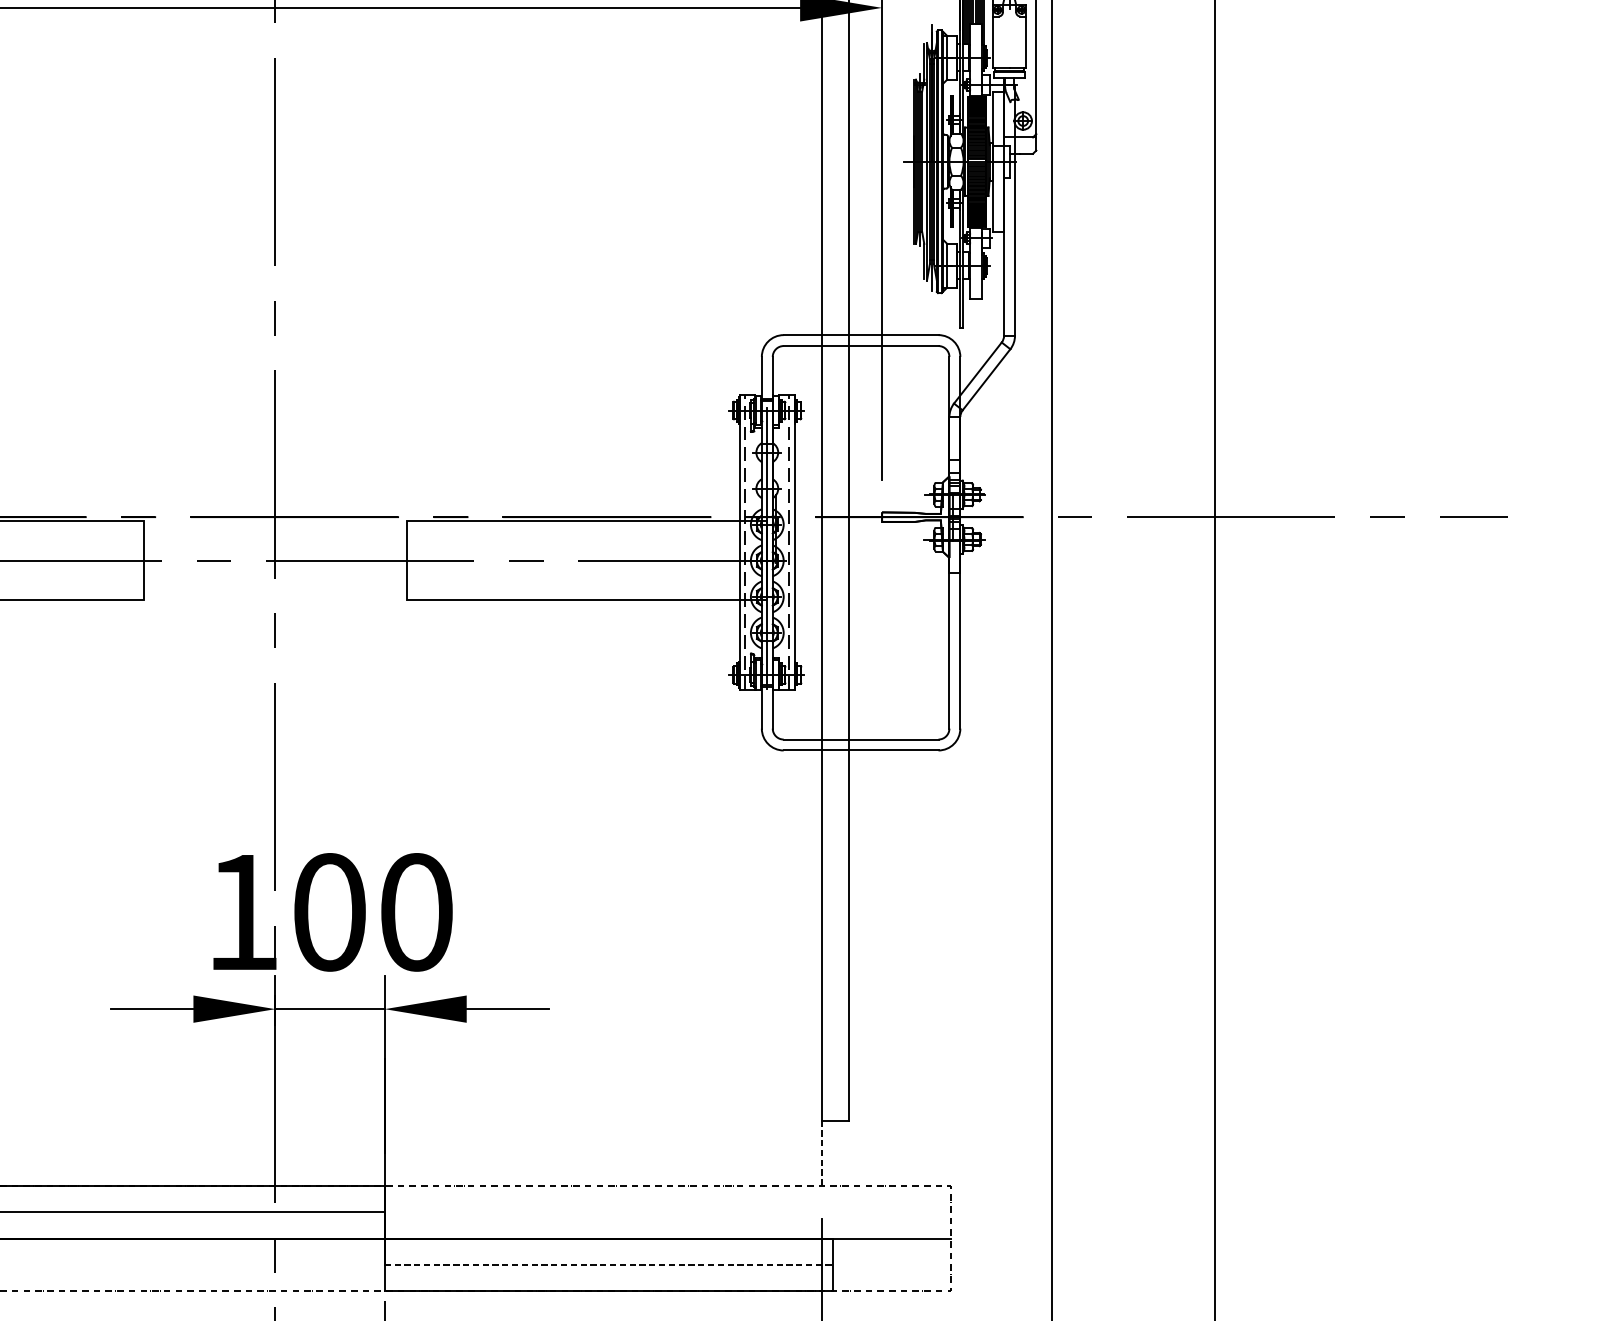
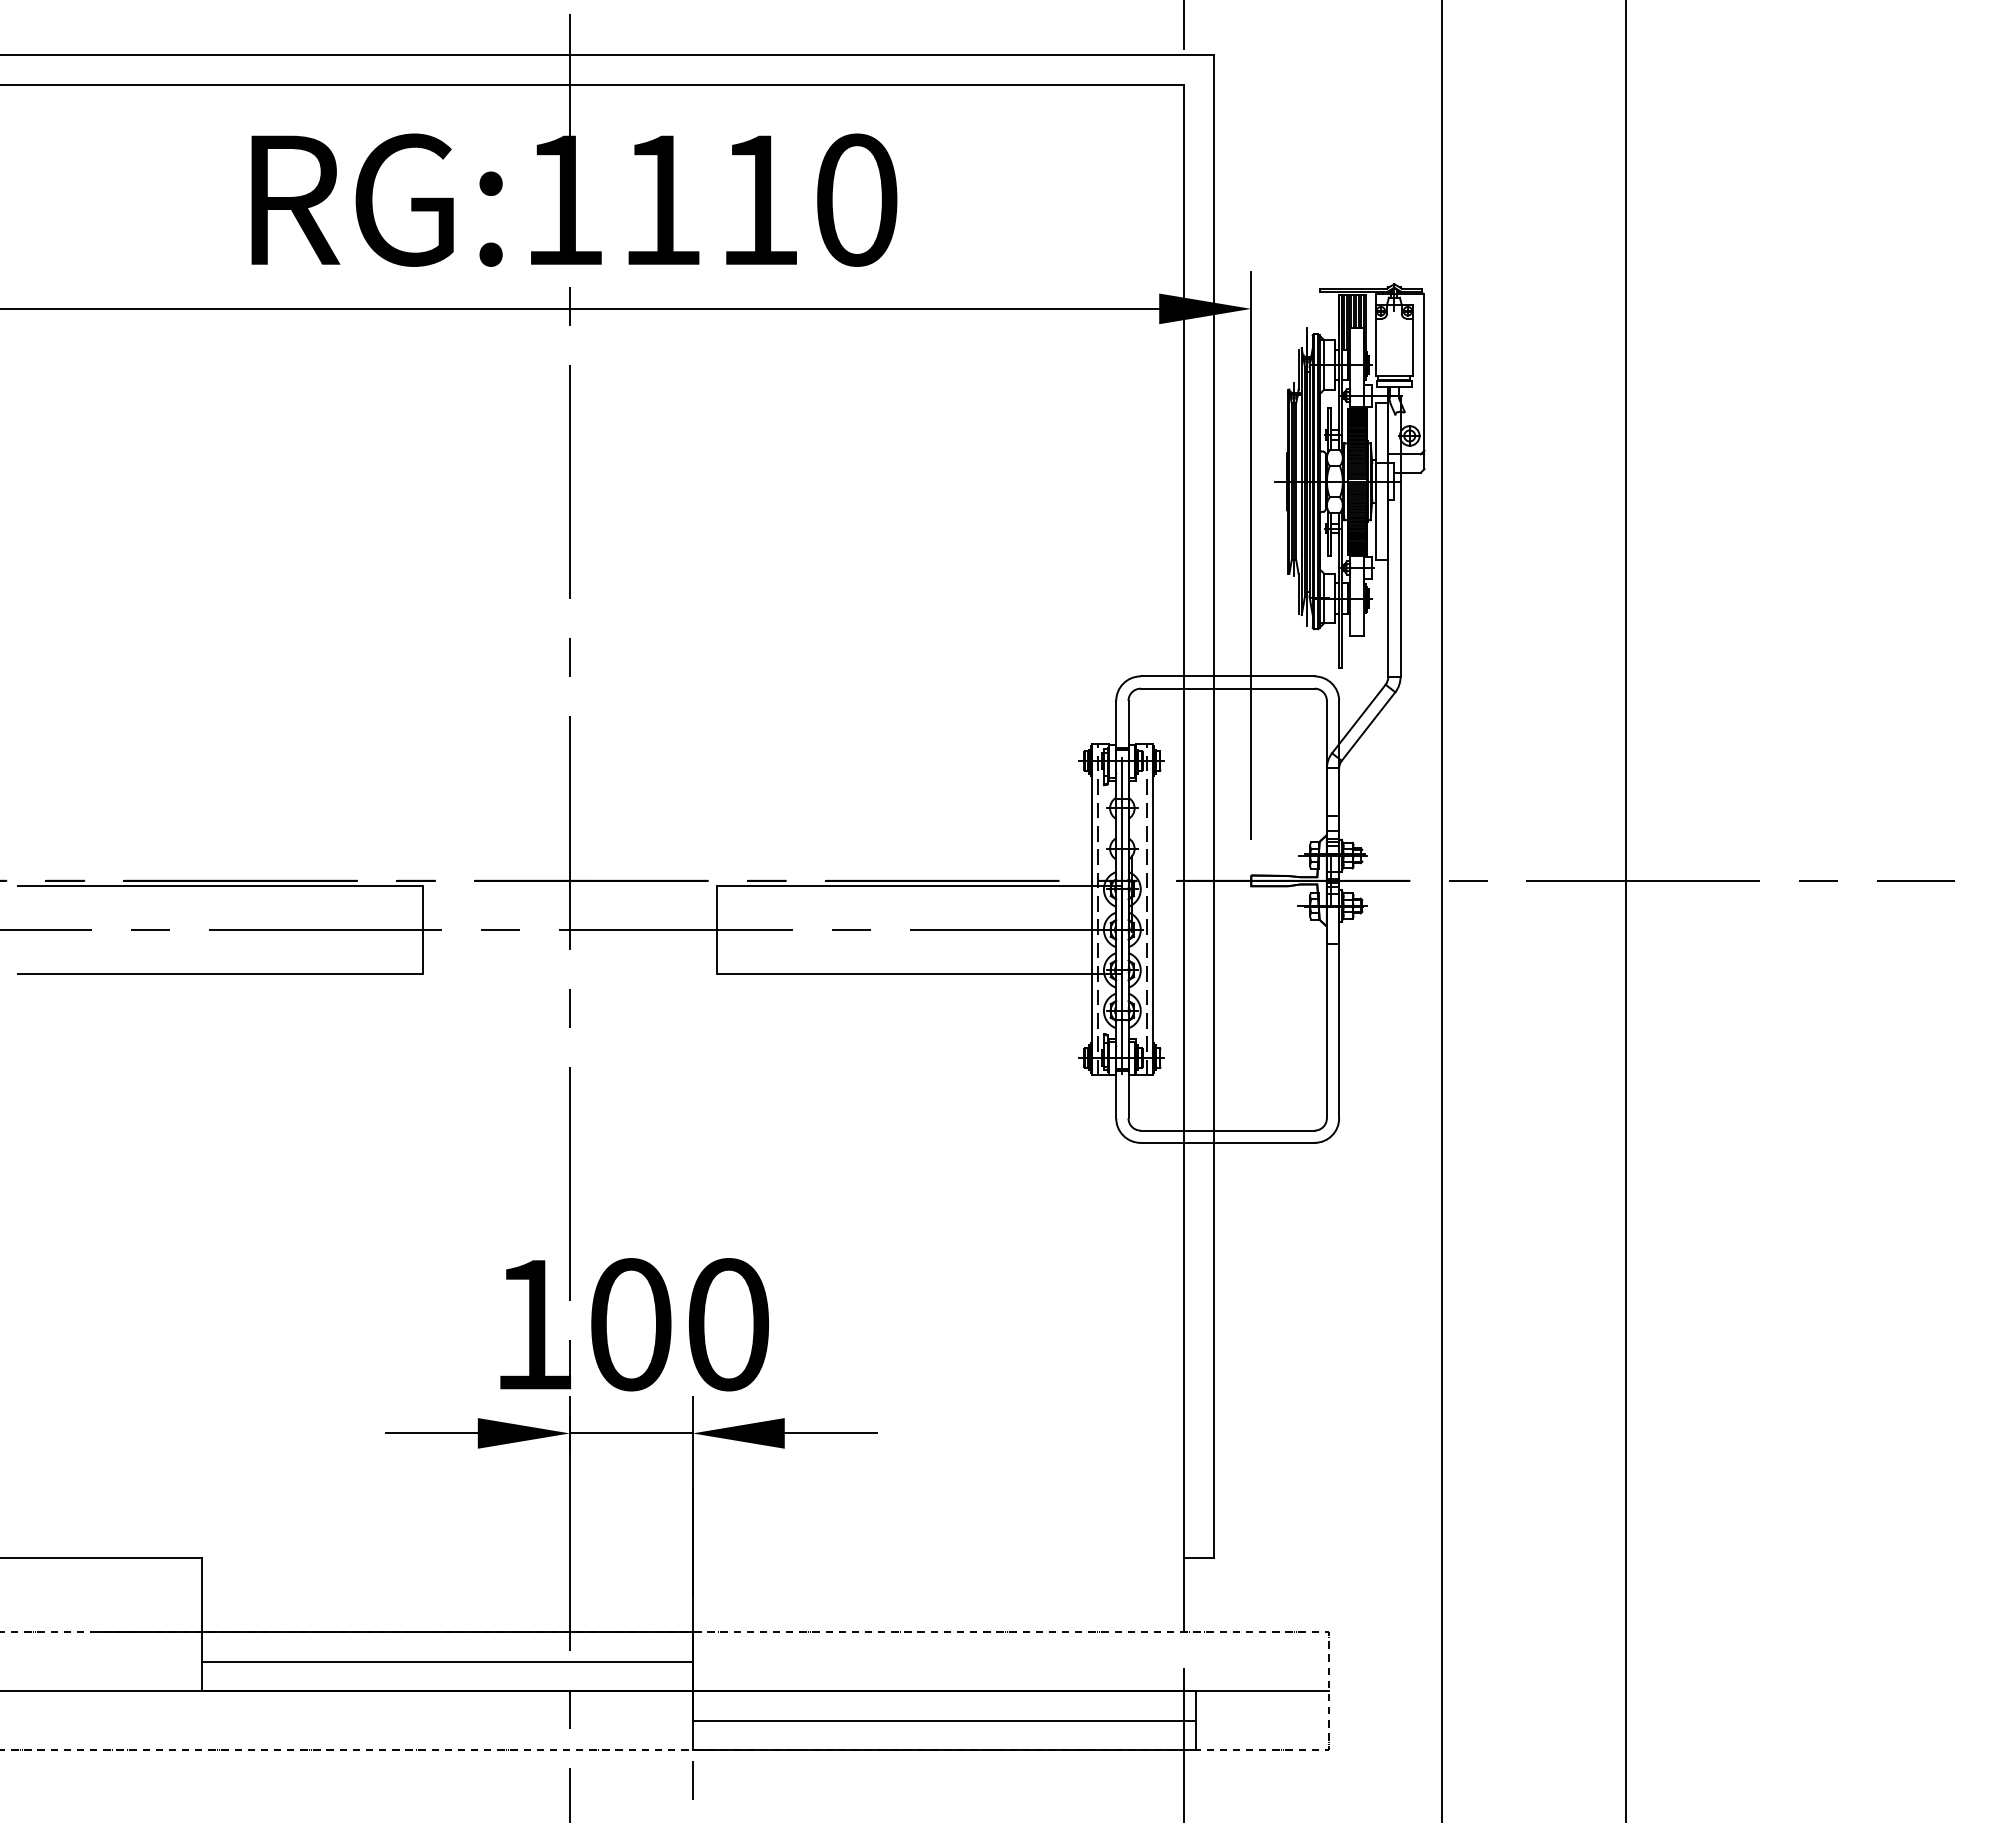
line: (821, 1153) -> (1183, 1595), dashed -> solid
line: (608, 1264) -> (944, 1720), dashed -> solid

